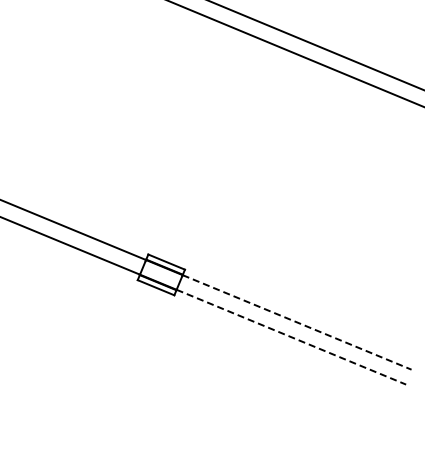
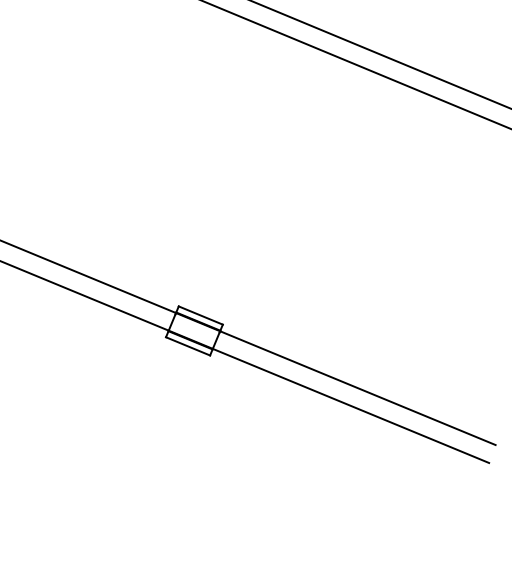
line: (297, 322) -> (358, 388), dashed -> solid
line: (291, 337) -> (351, 406), dashed -> solid

